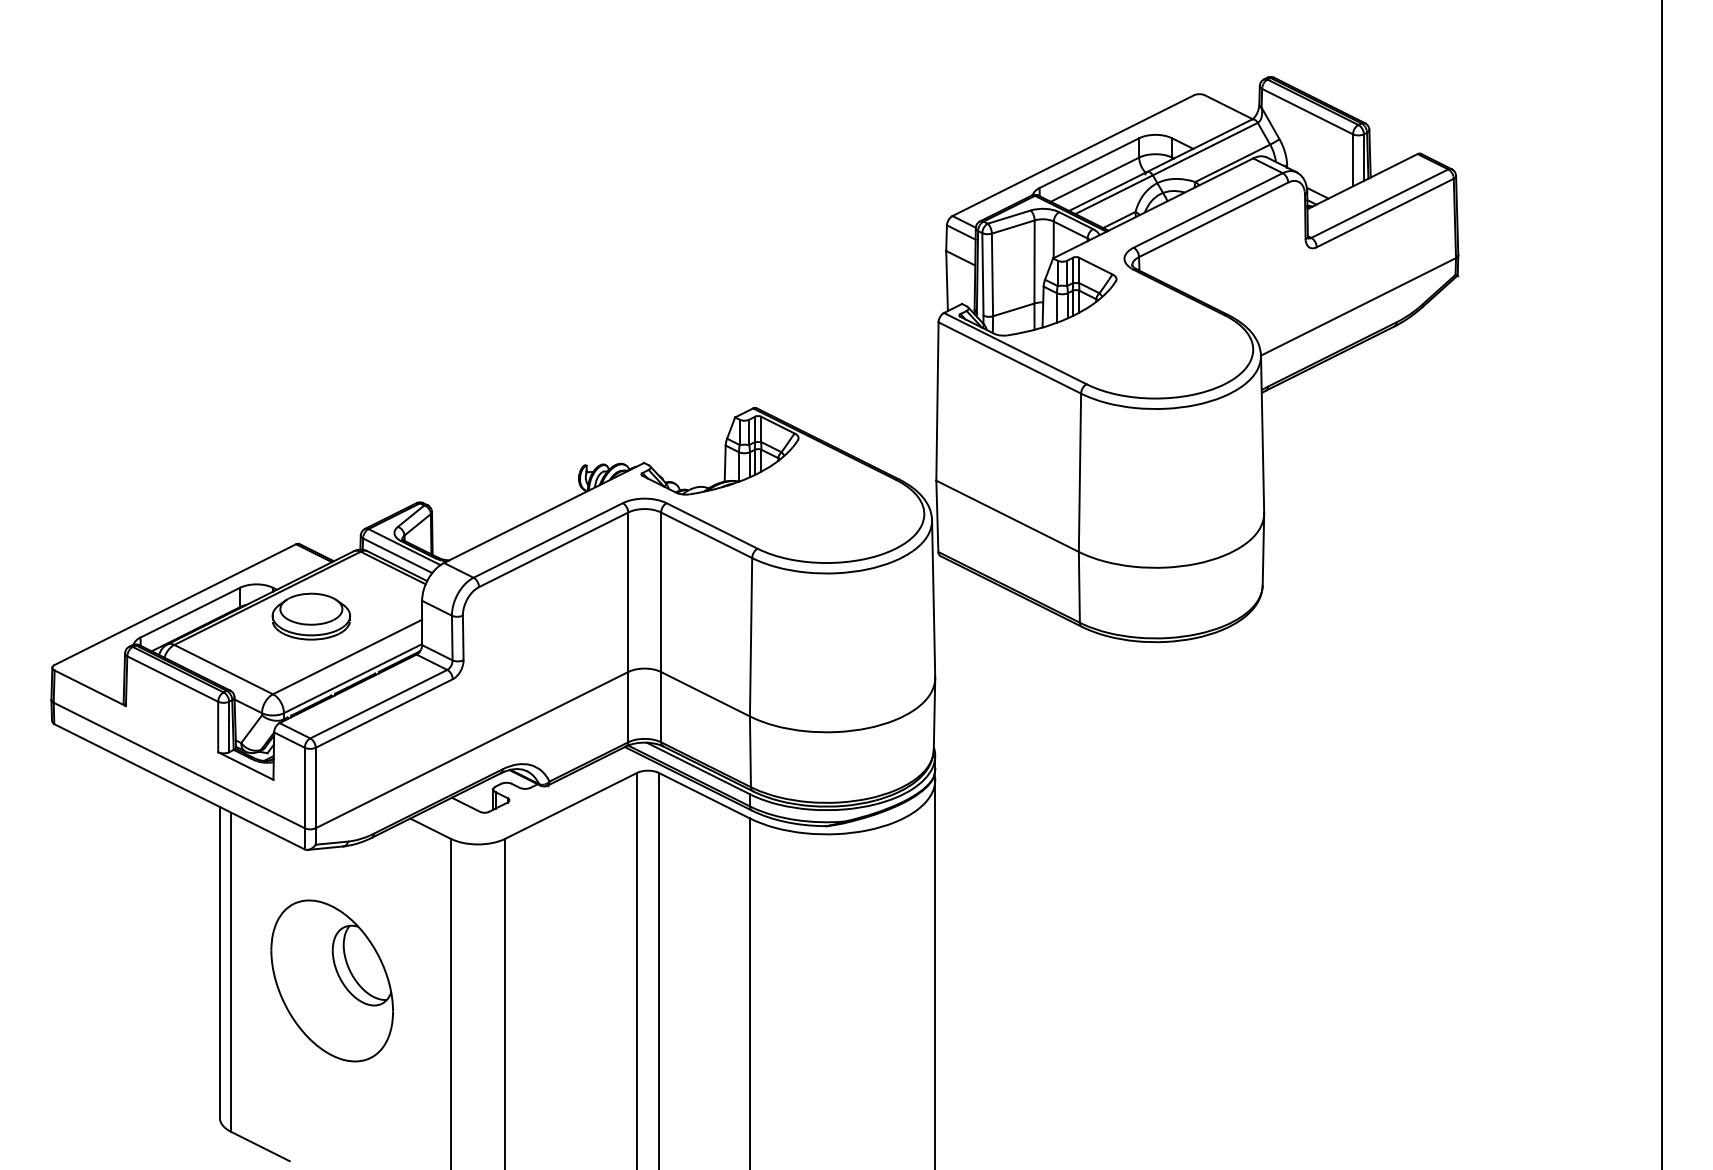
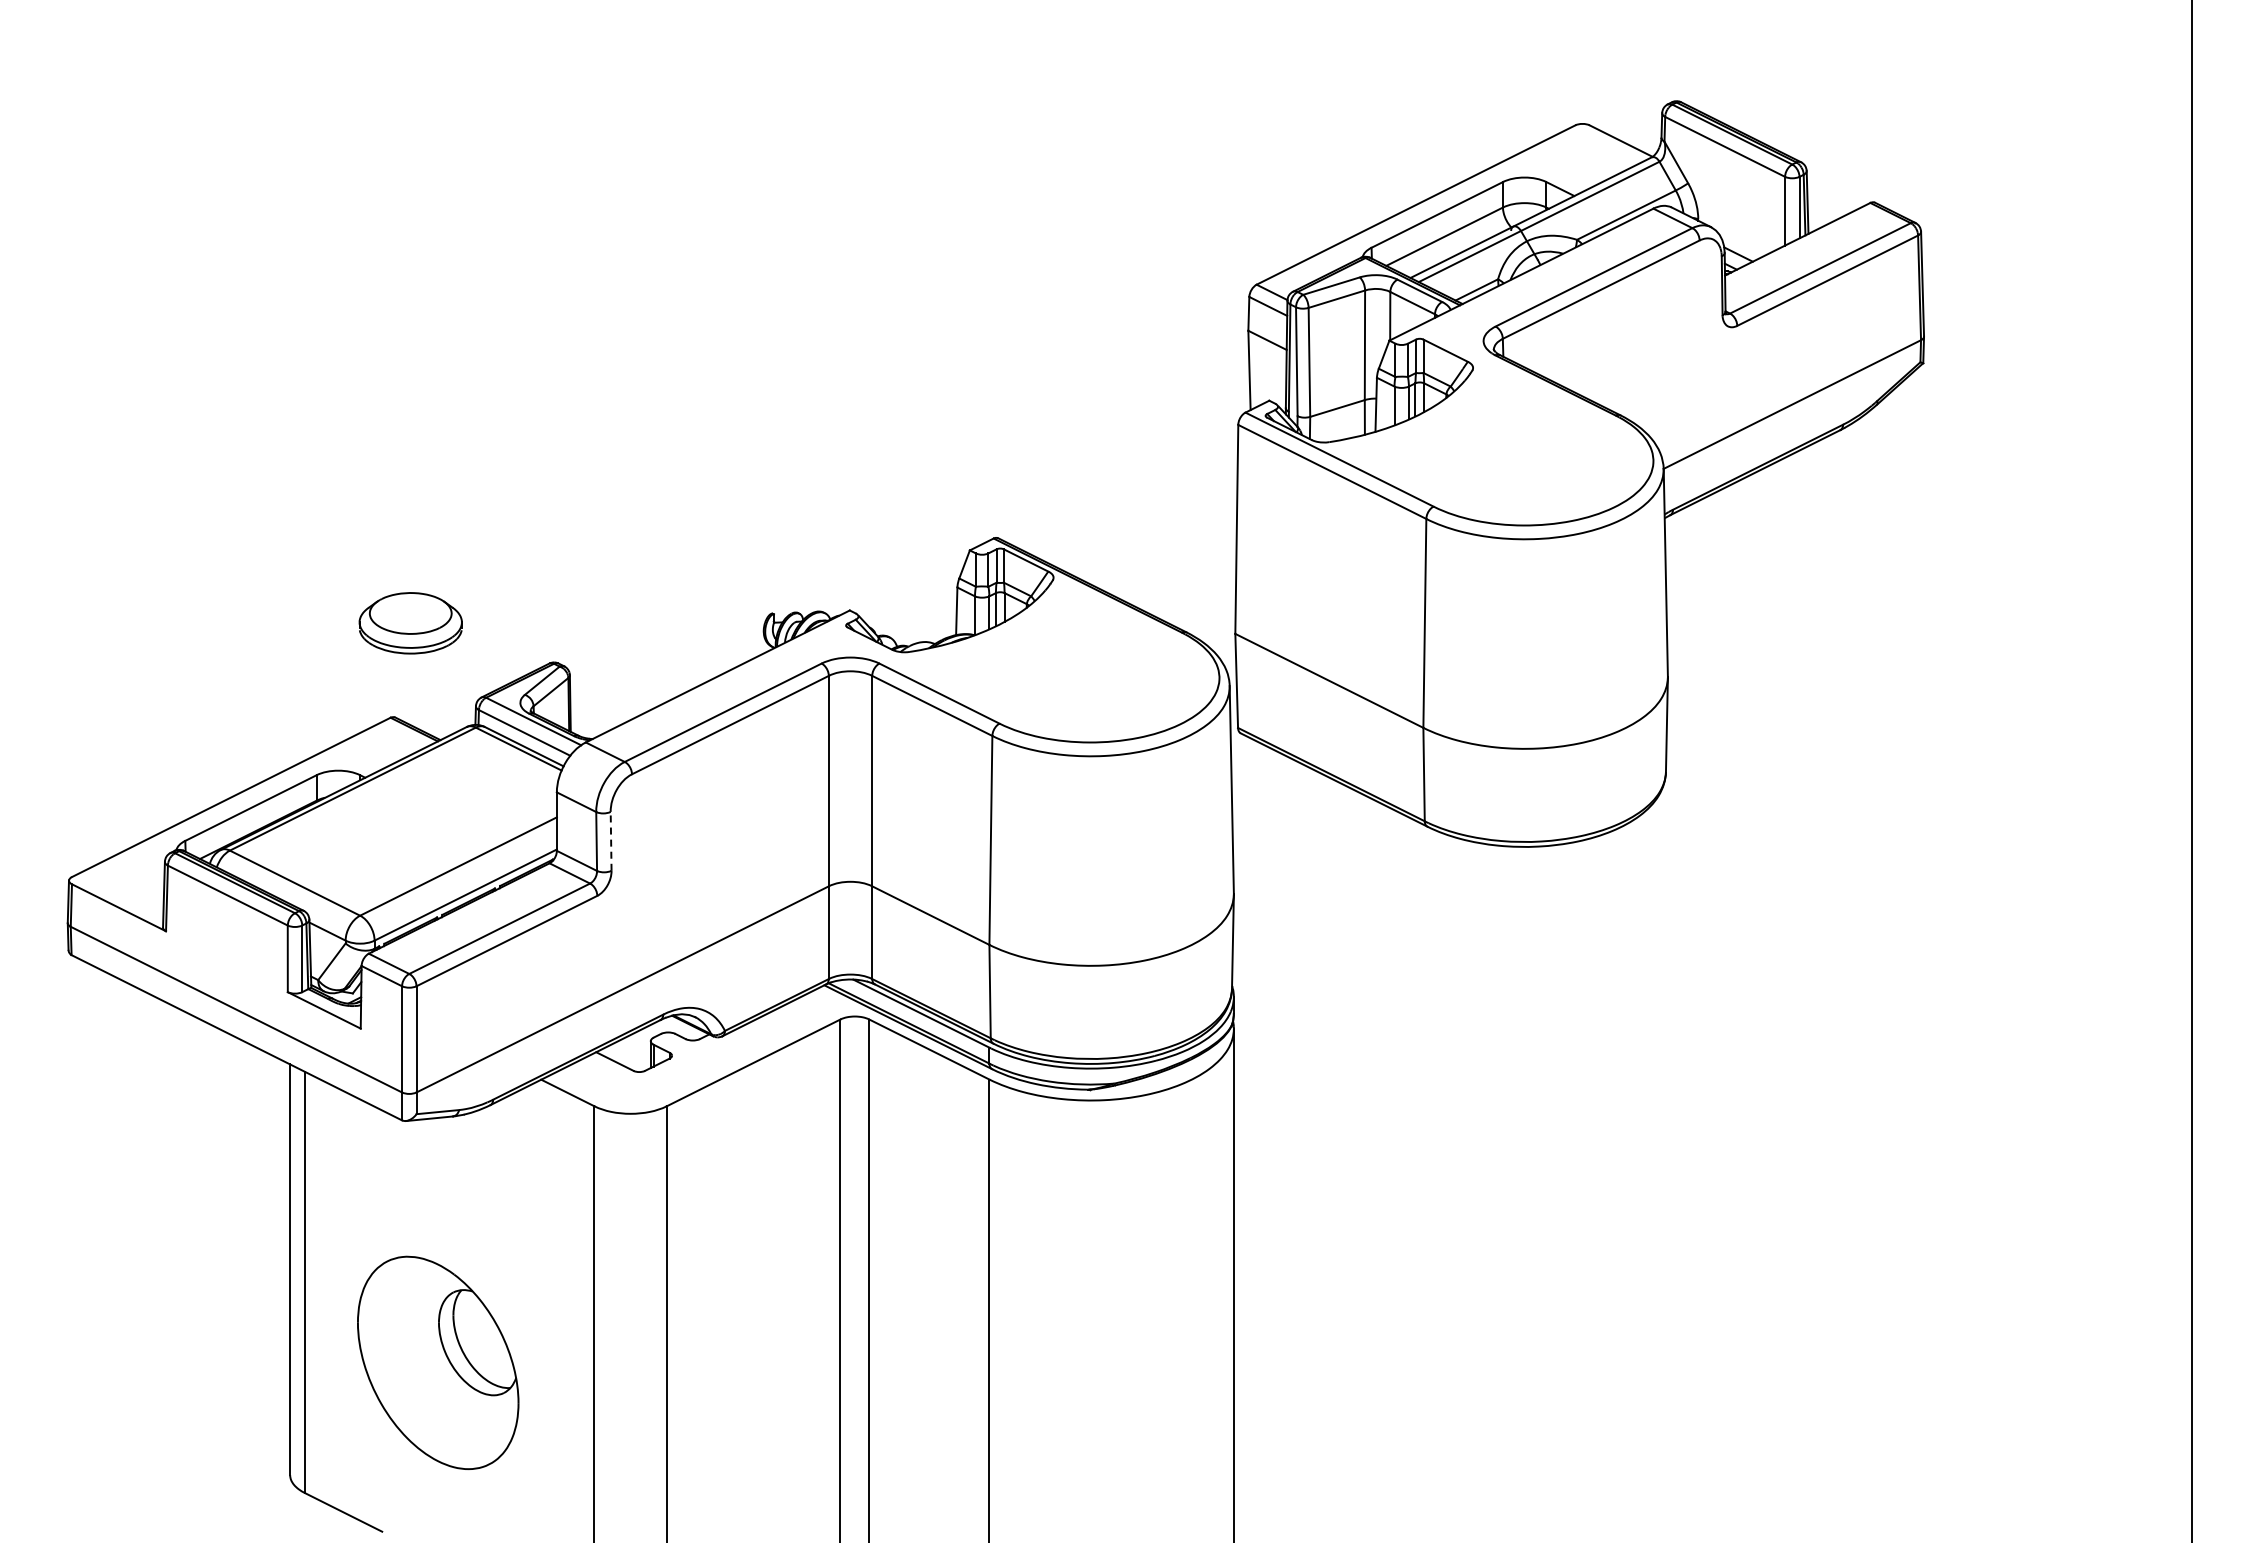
part: (311, 616) -> (410, 623), moved
line: (463, 637) -> (611, 840), solid -> dashed
part: (332, 980) -> (438, 1362), moved

